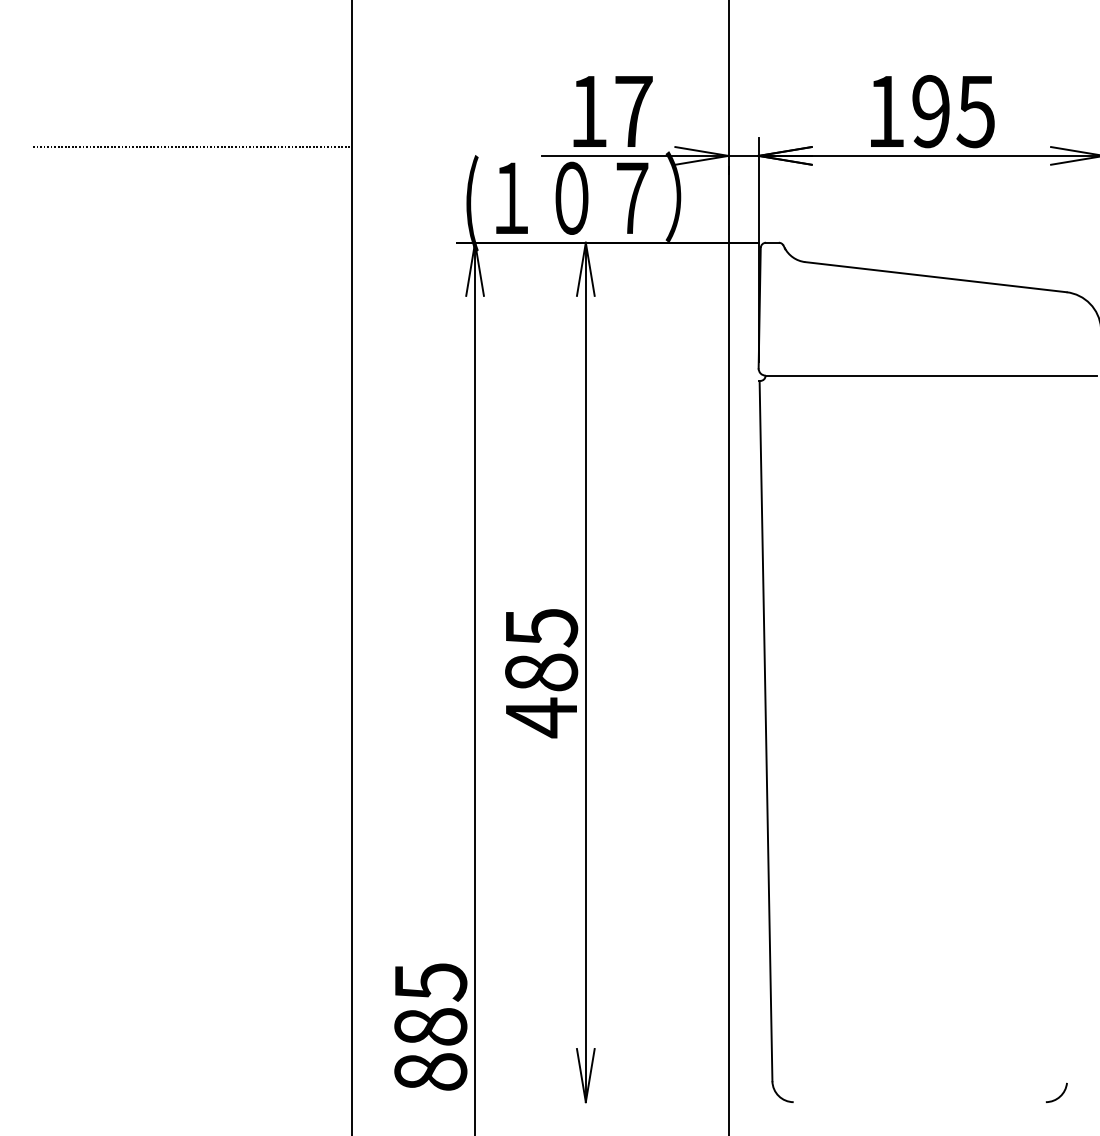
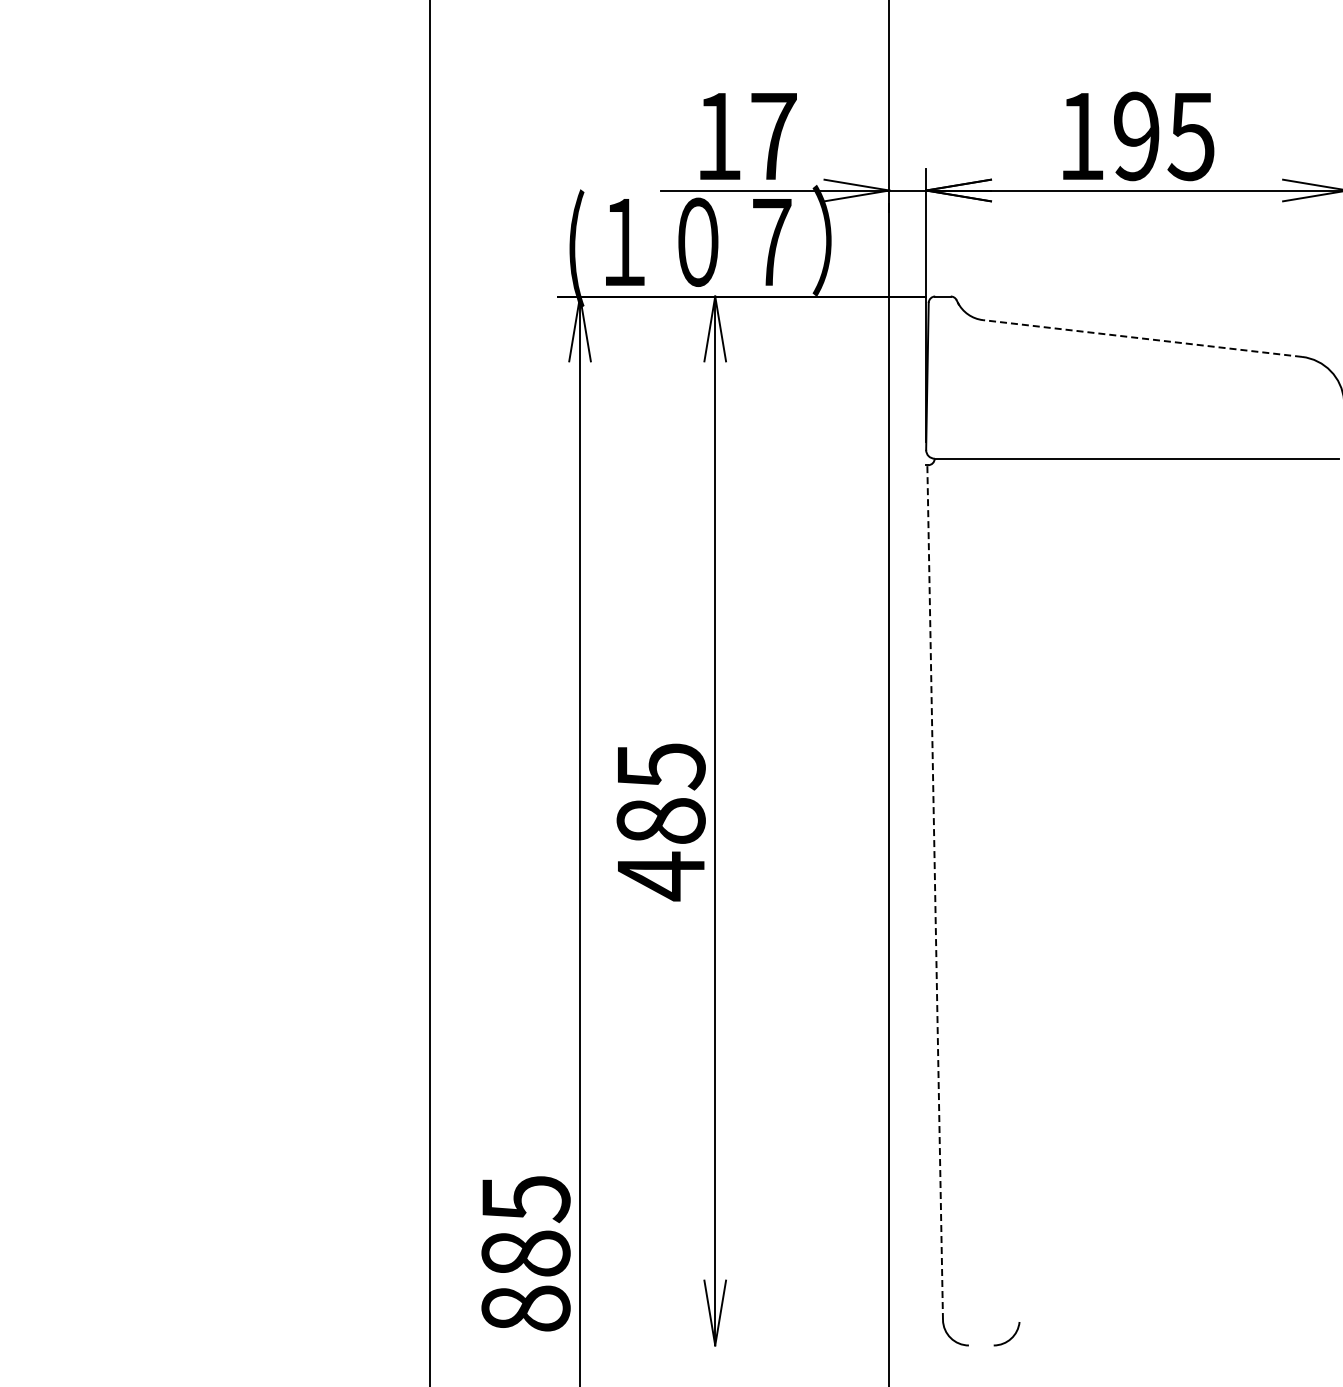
line: (191, 146) -> (234, 179), removed
line: (935, 277) -> (1142, 338), solid -> dashed
line: (766, 731) -> (935, 892), solid -> dashed
arc: (1059, 1095) -> (1010, 1337), moved

